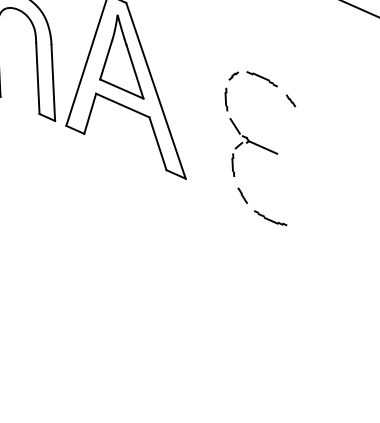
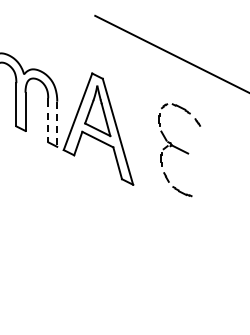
line: (38, 79) -> (48, 121), solid -> dashed
line: (53, 83) -> (57, 124), solid -> dashed
part: (262, 149) -> (179, 150), moved

